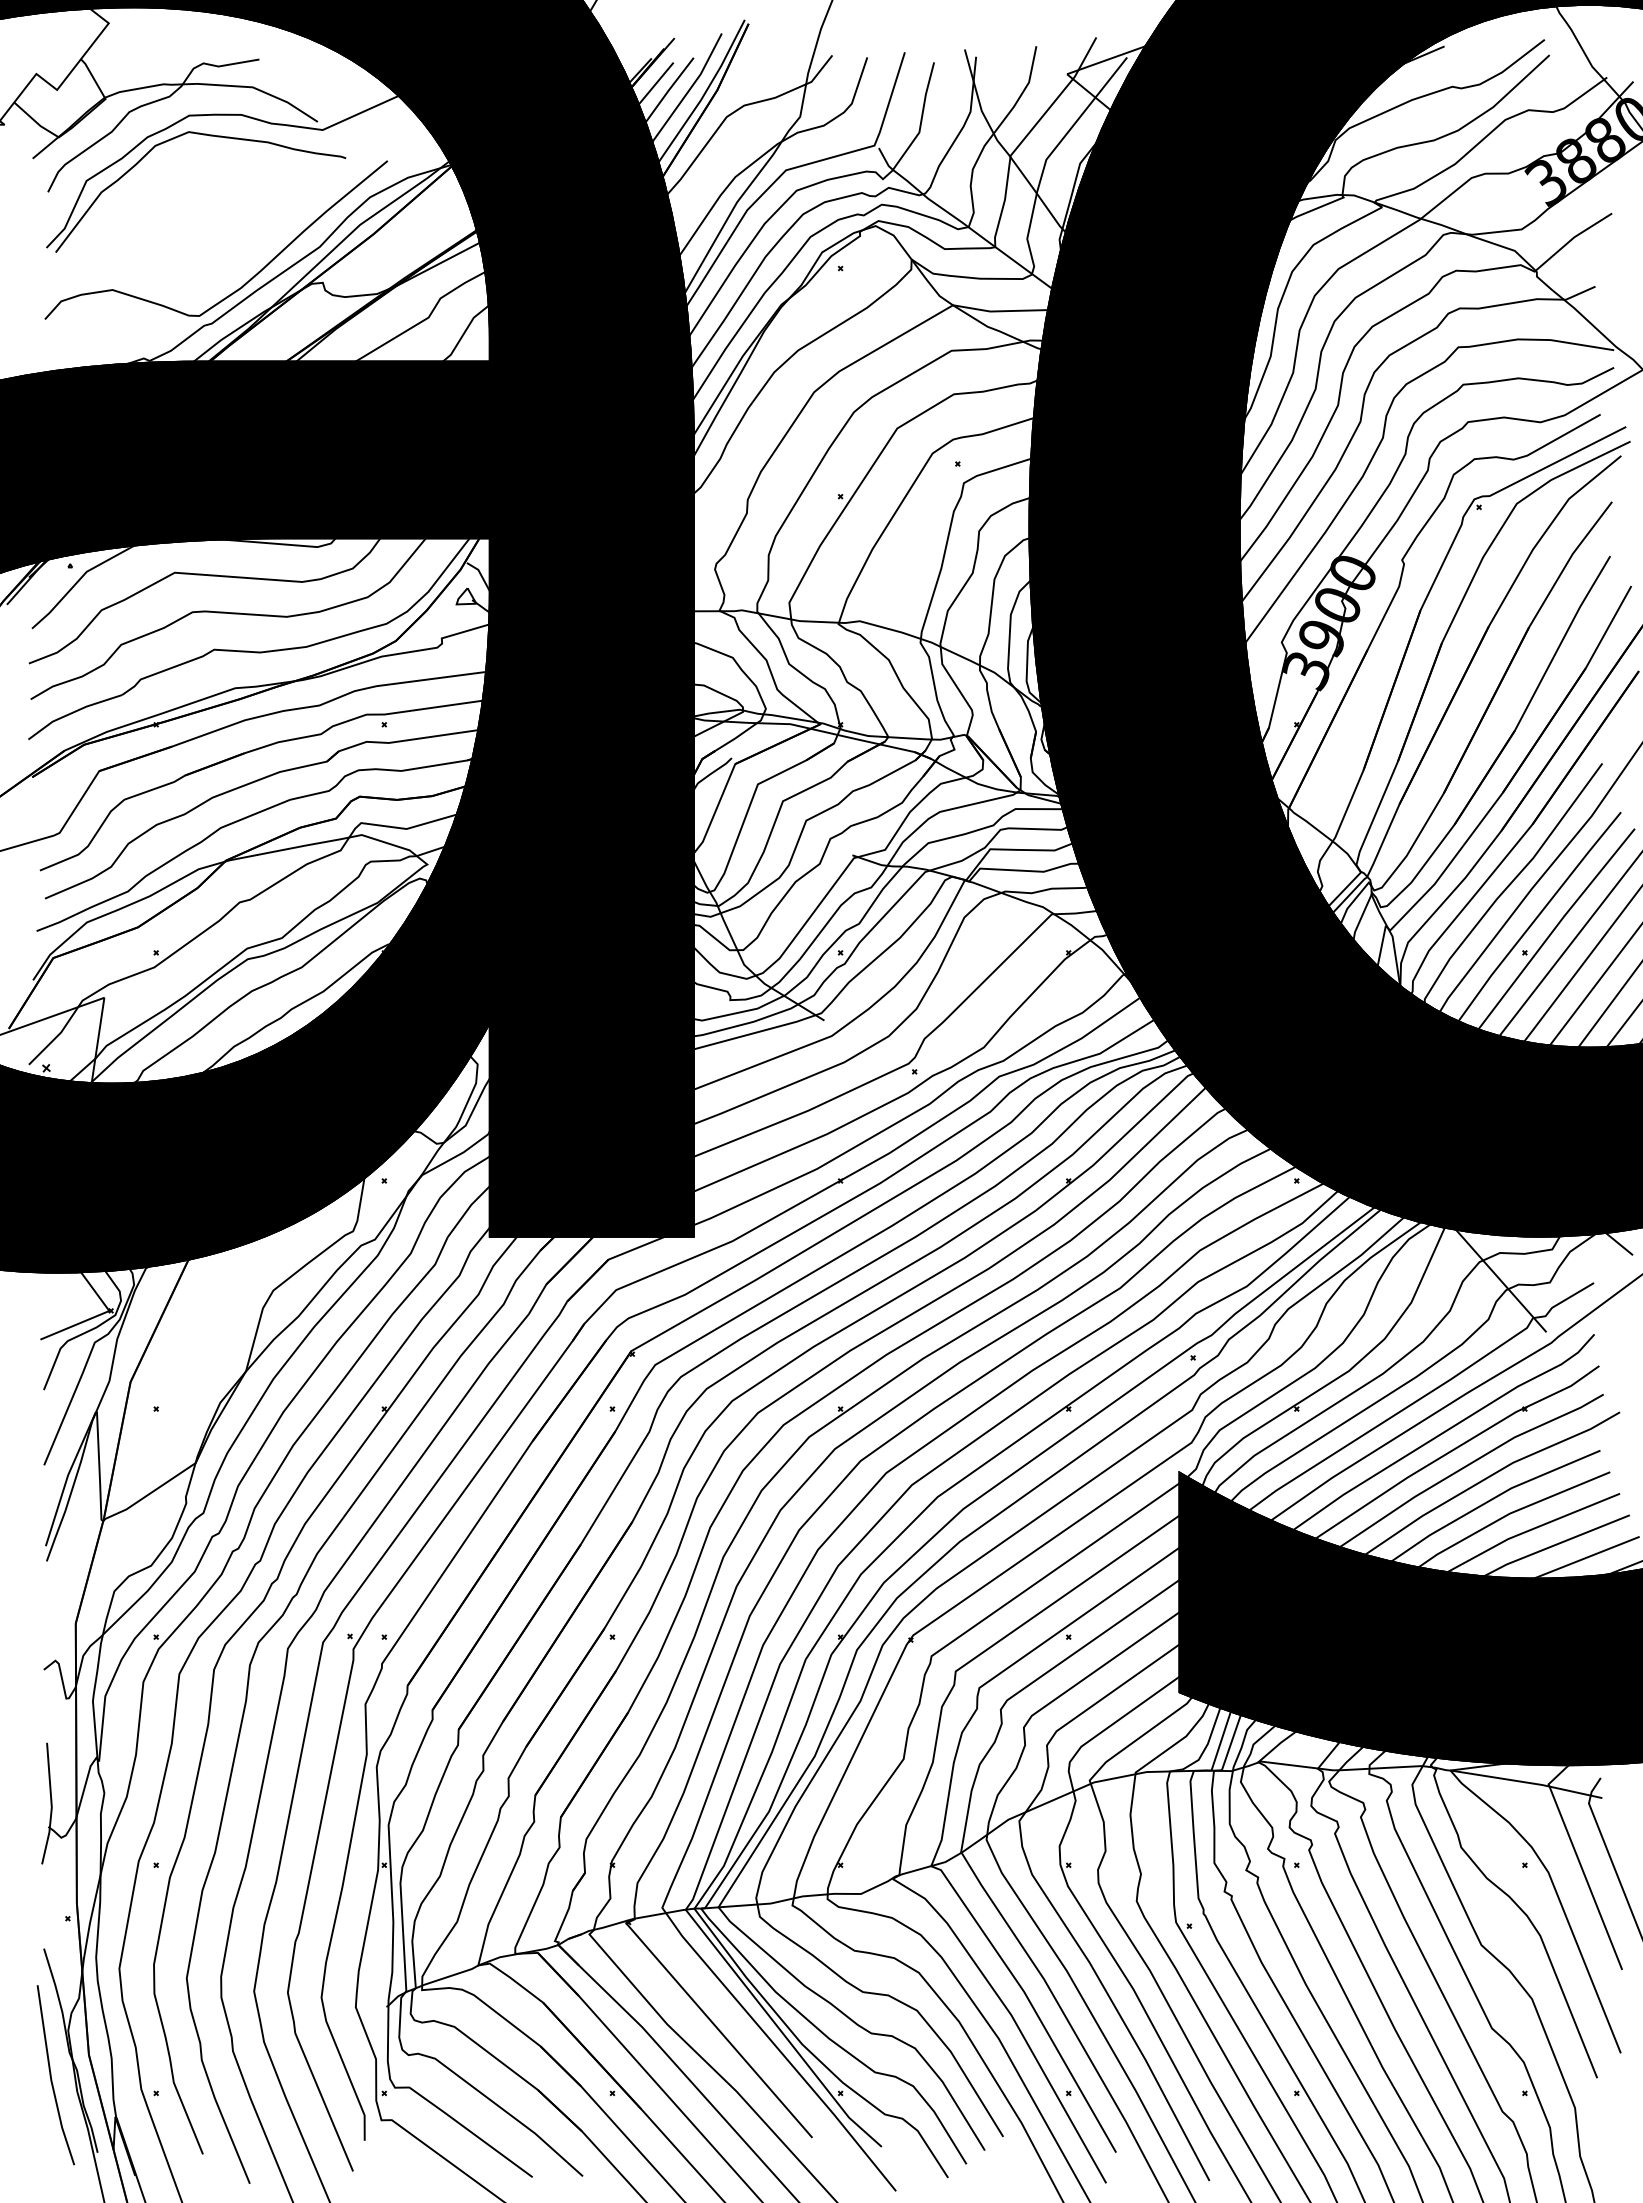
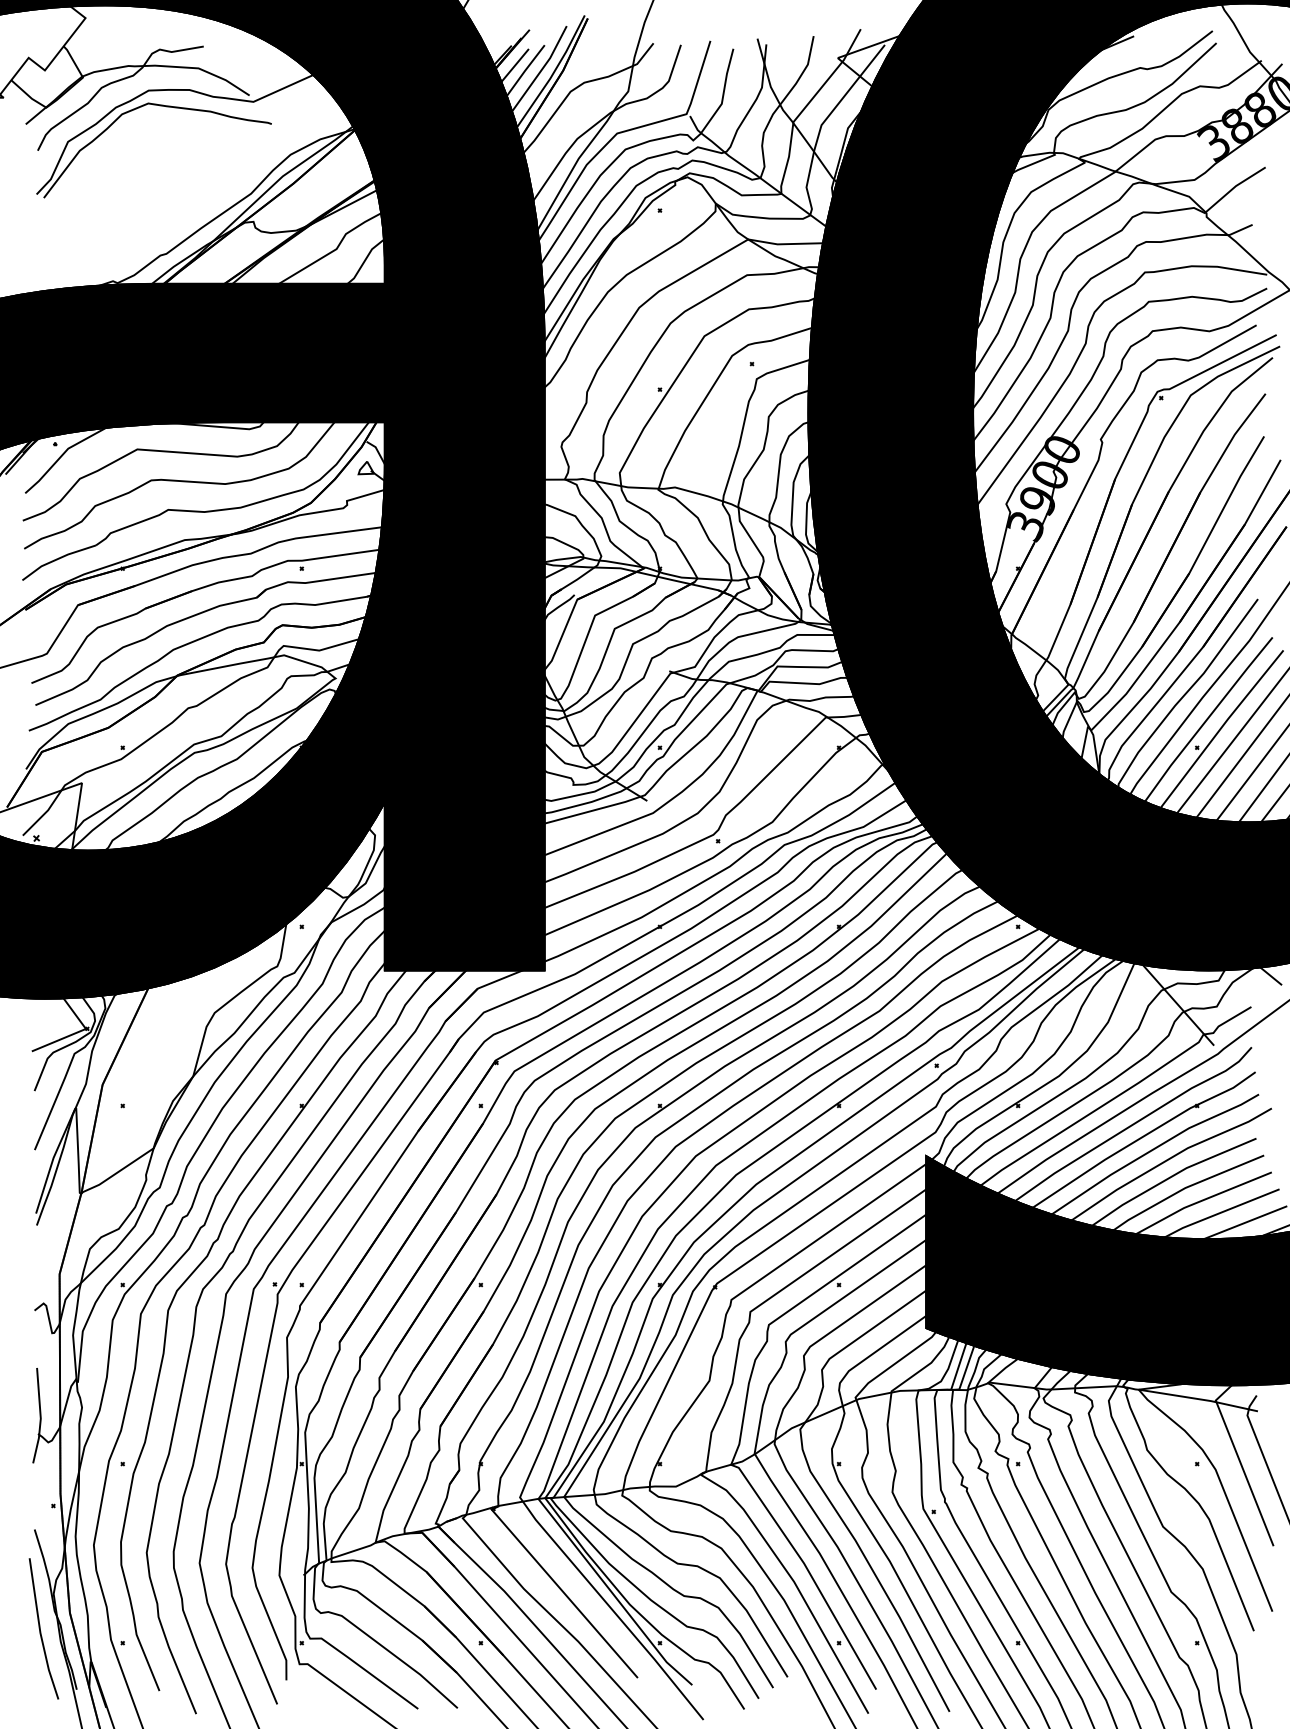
curve: (252, 276) -> (198, 216), removed

